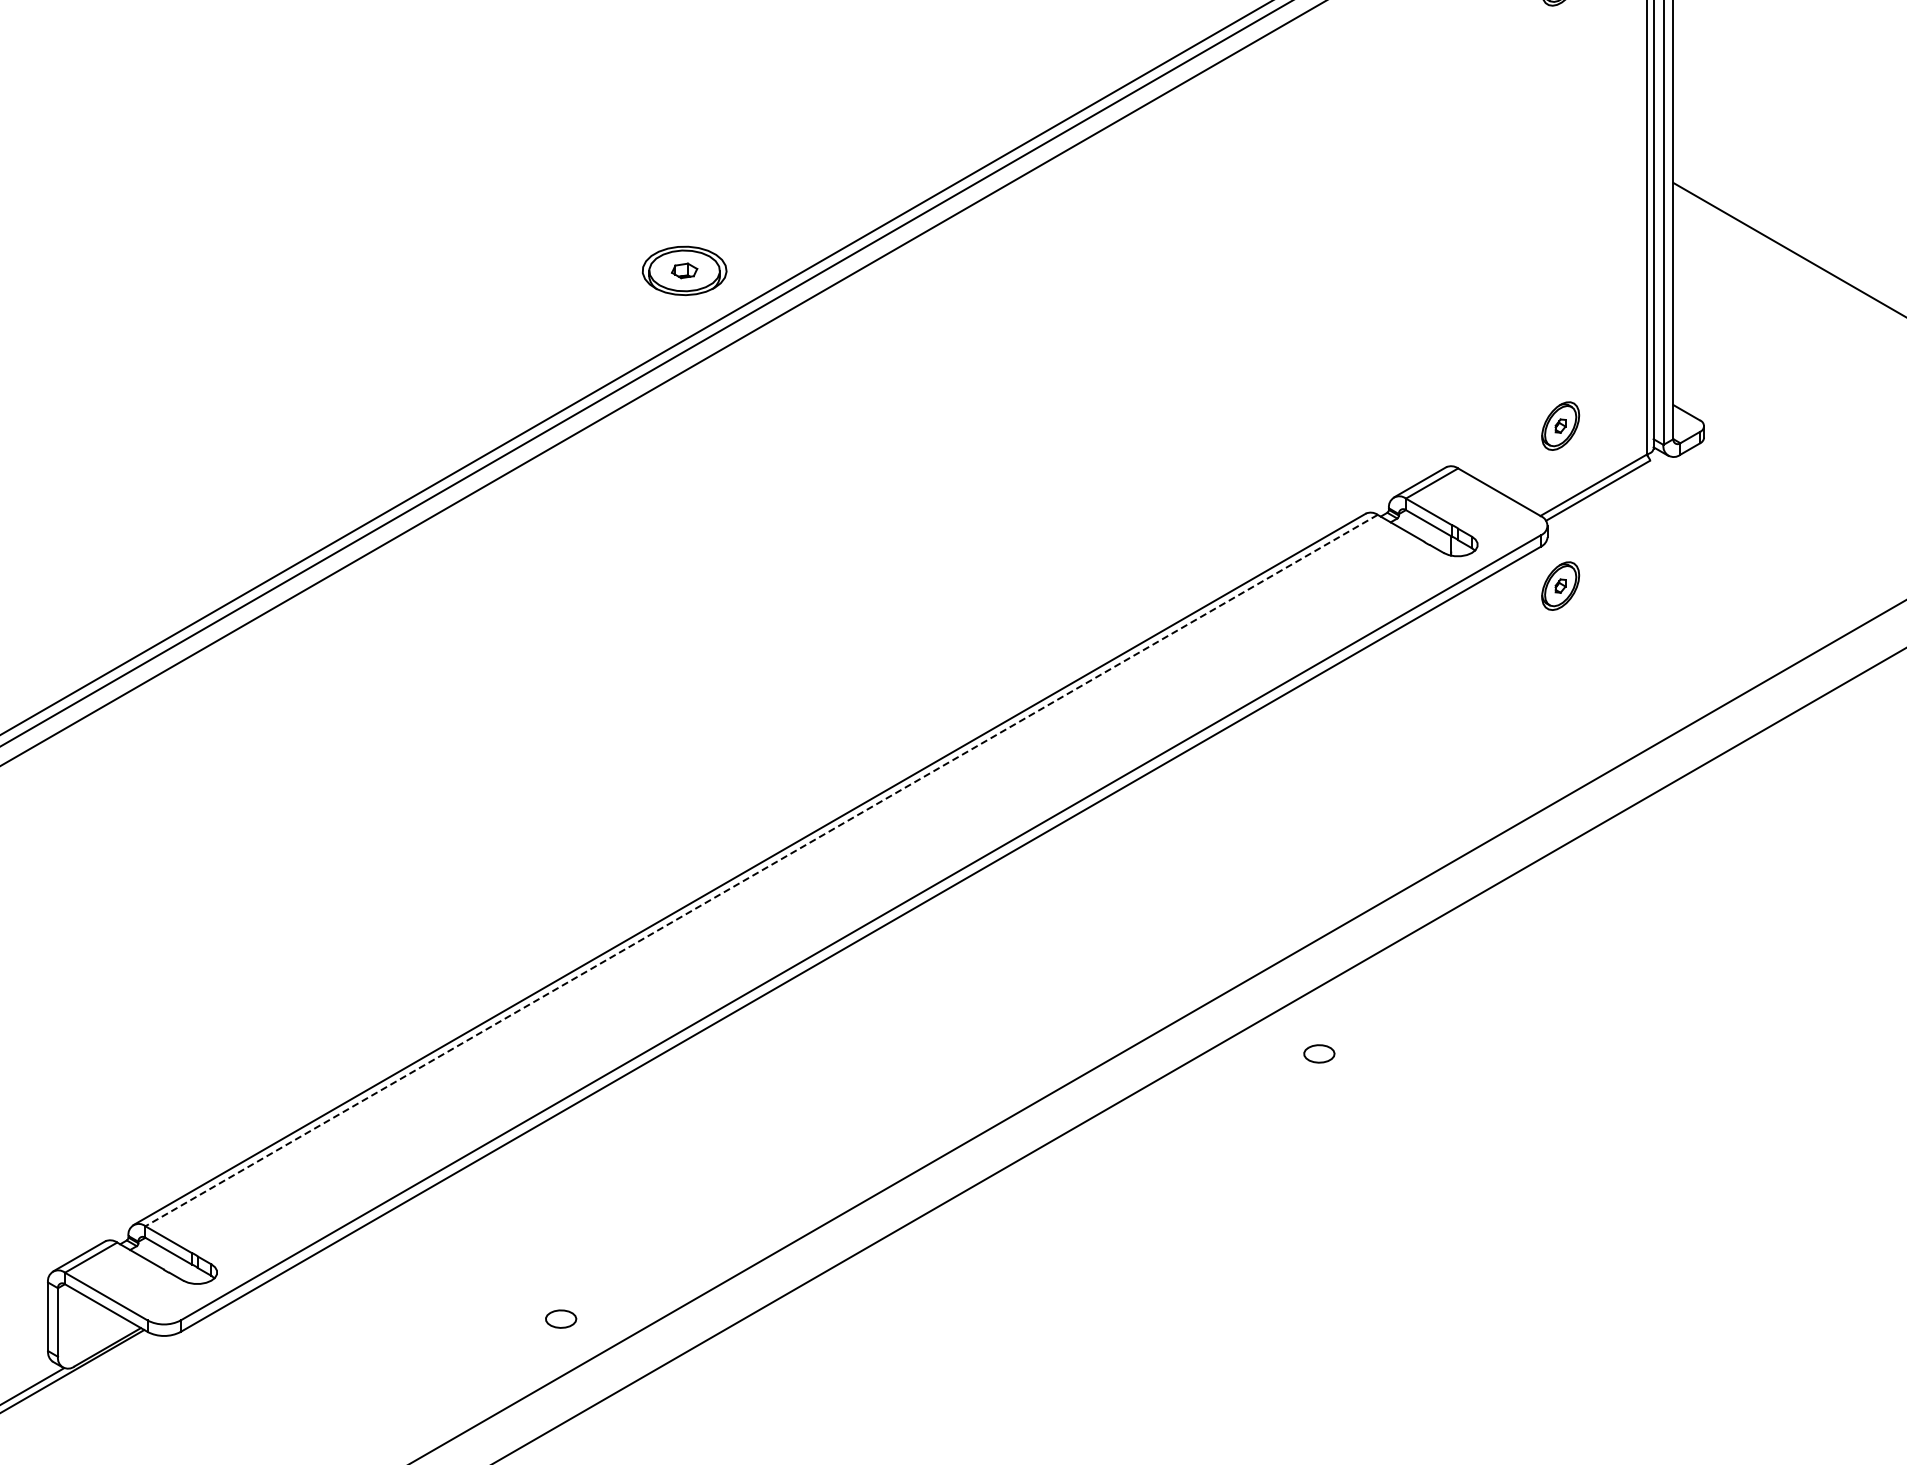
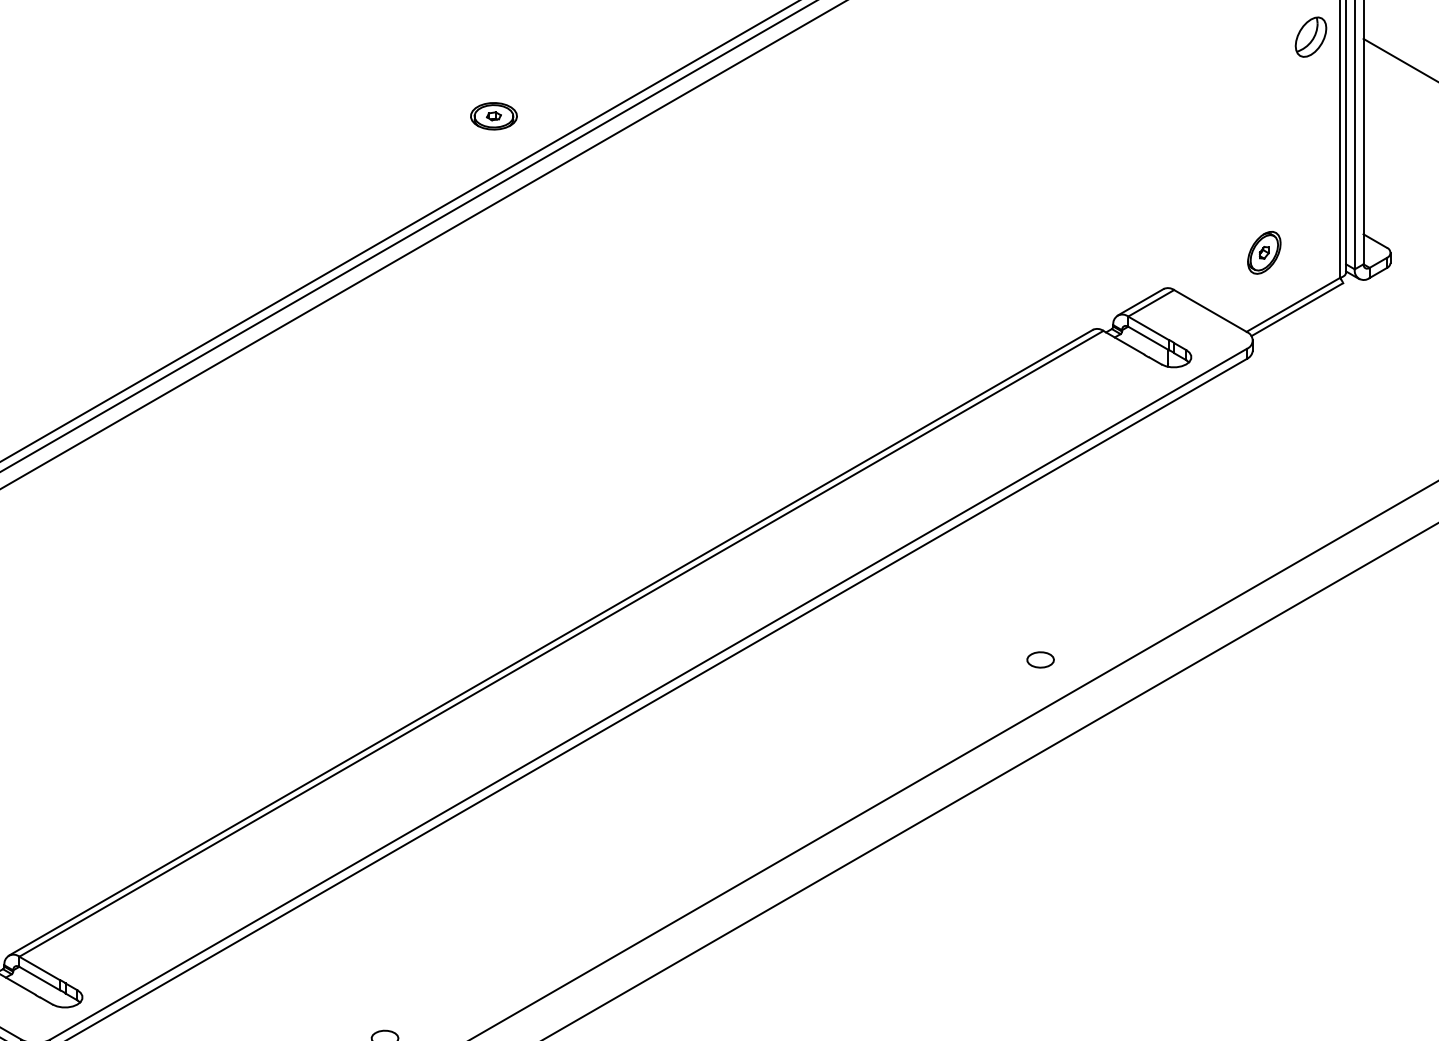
part: (1613, 180) -> (1310, 36), added
part: (685, 270) -> (494, 115), size x0.62
part: (1560, 585) -> (1264, 393), removed
line: (761, 870) -> (561, 643), dashed -> solid
part: (1319, 1053) -> (1040, 659), moved

